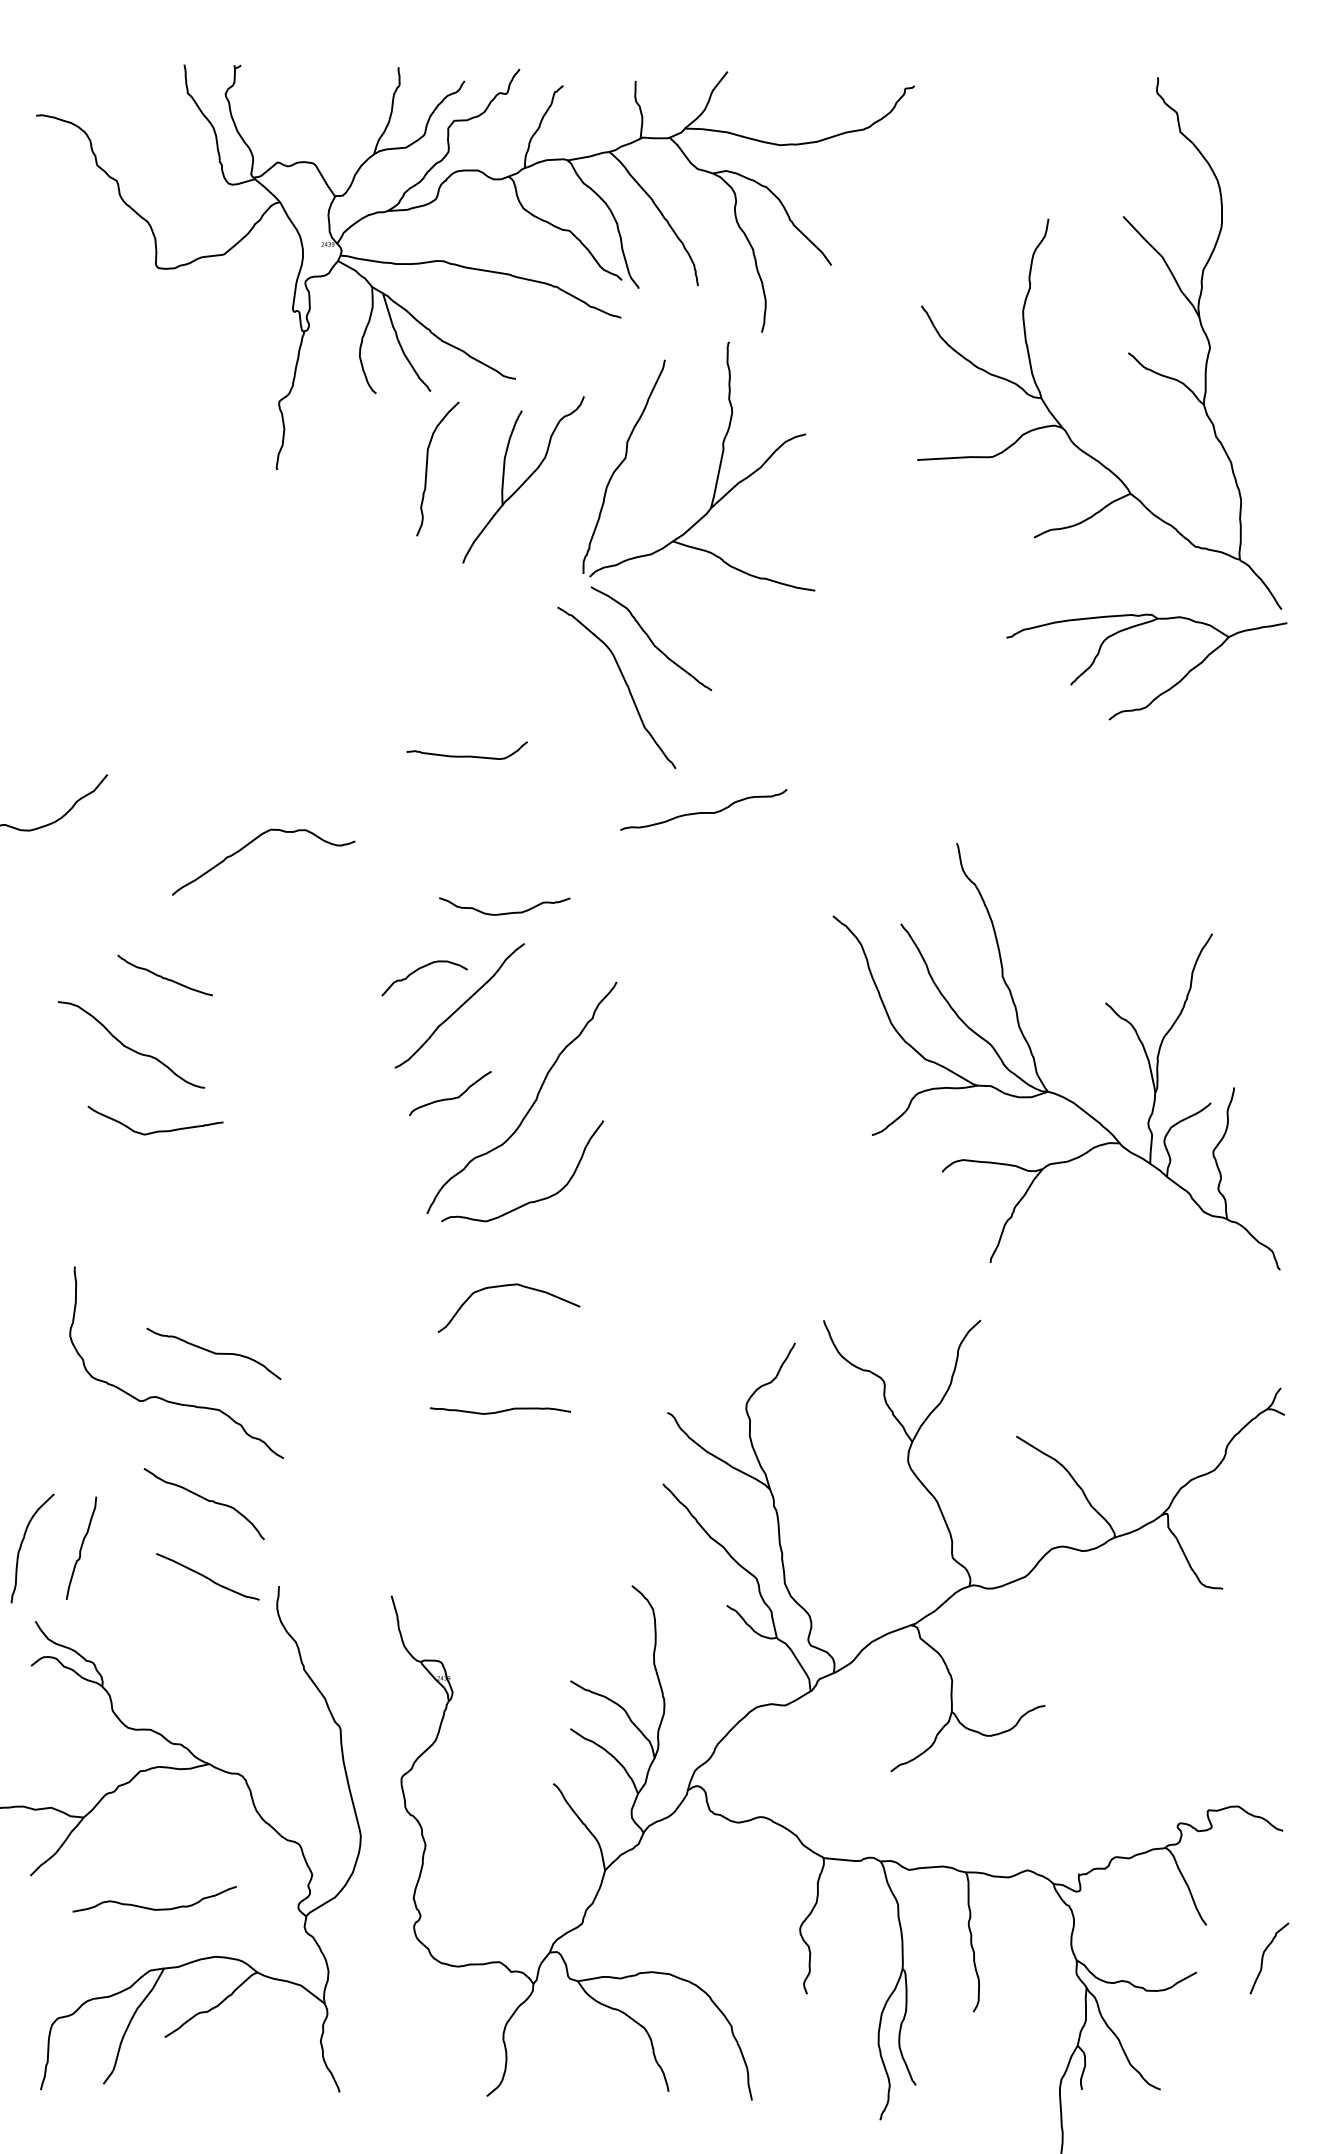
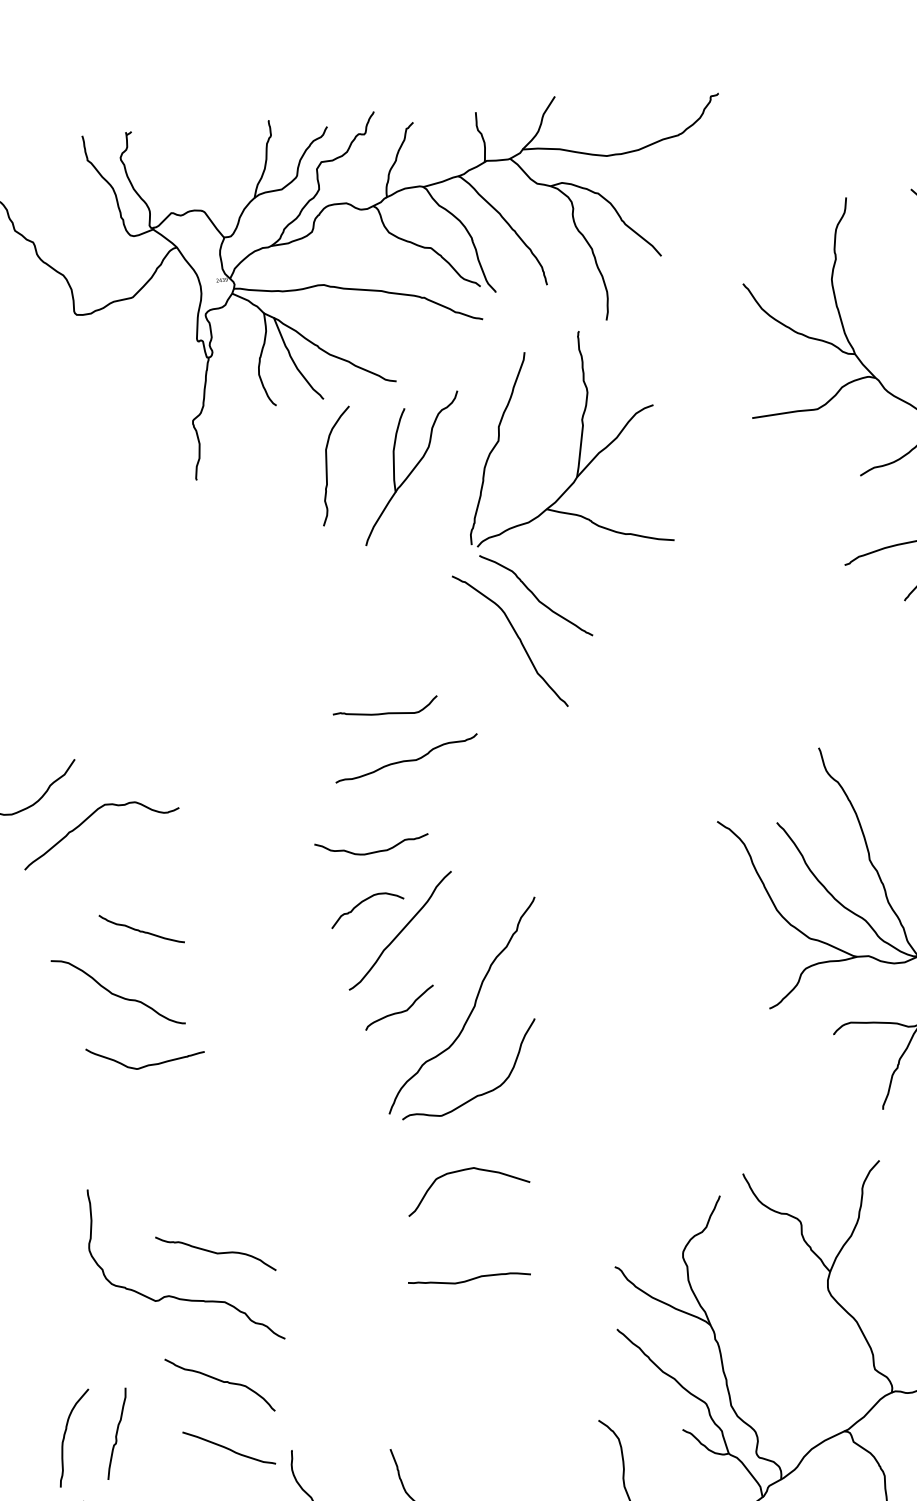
curve: (703, 812) -> (406, 760), moved
curve: (248, 845) -> (86, 820), moved
curve: (505, 912) -> (373, 851), moved

